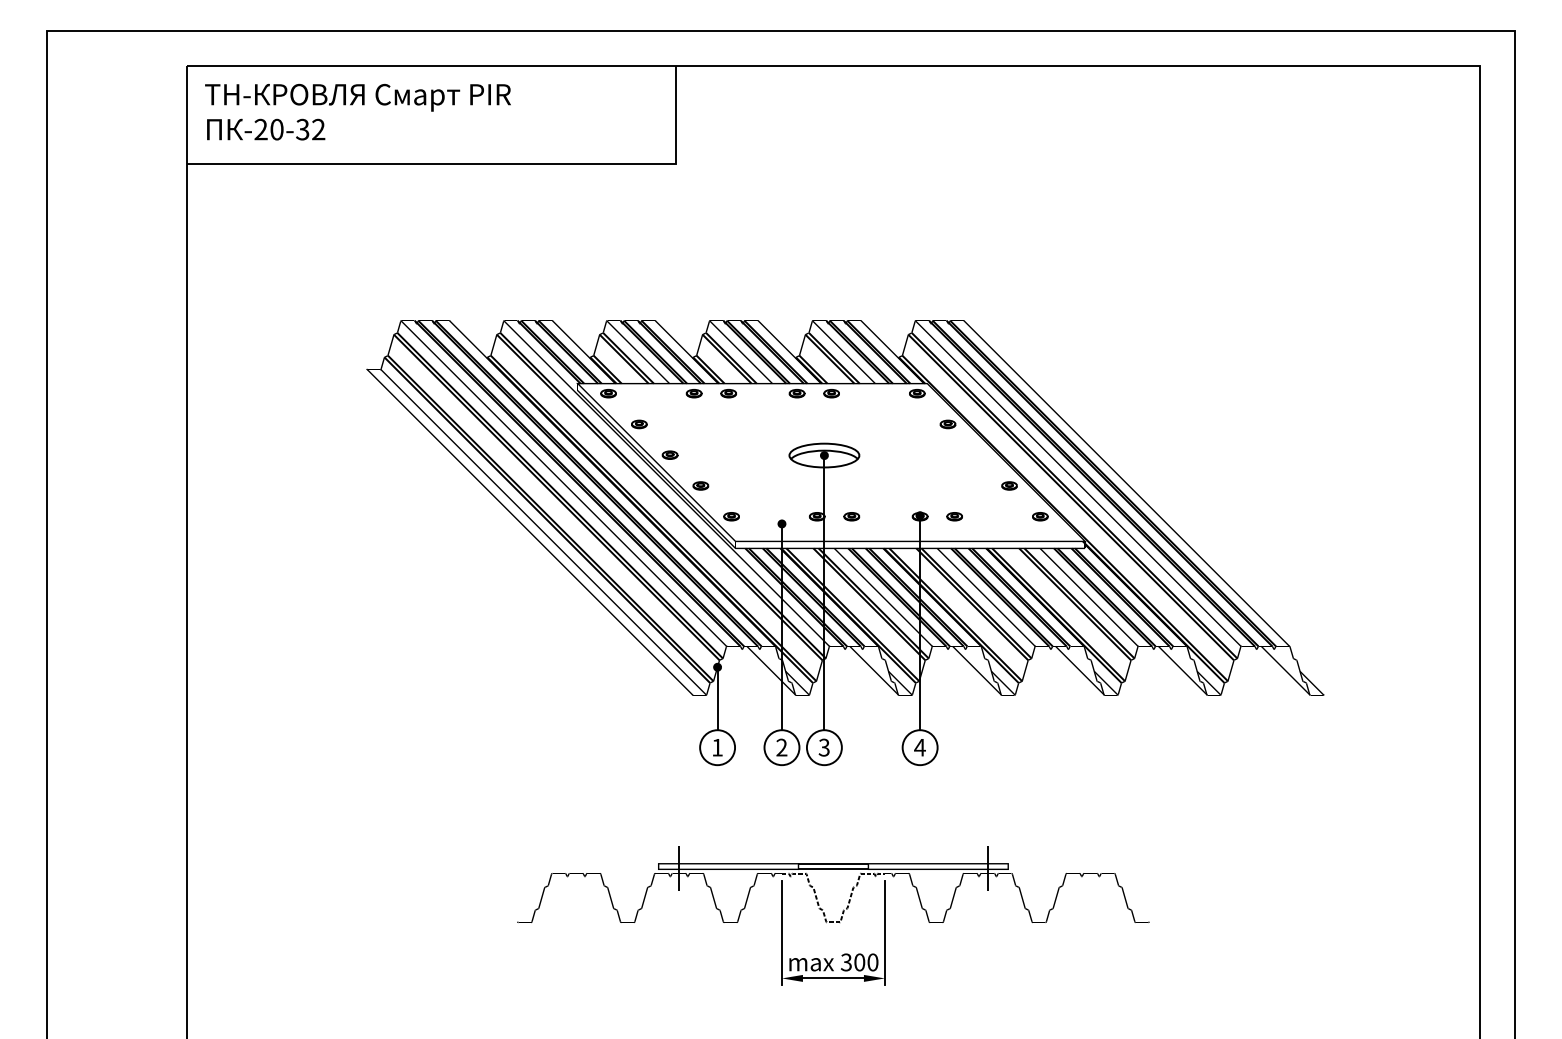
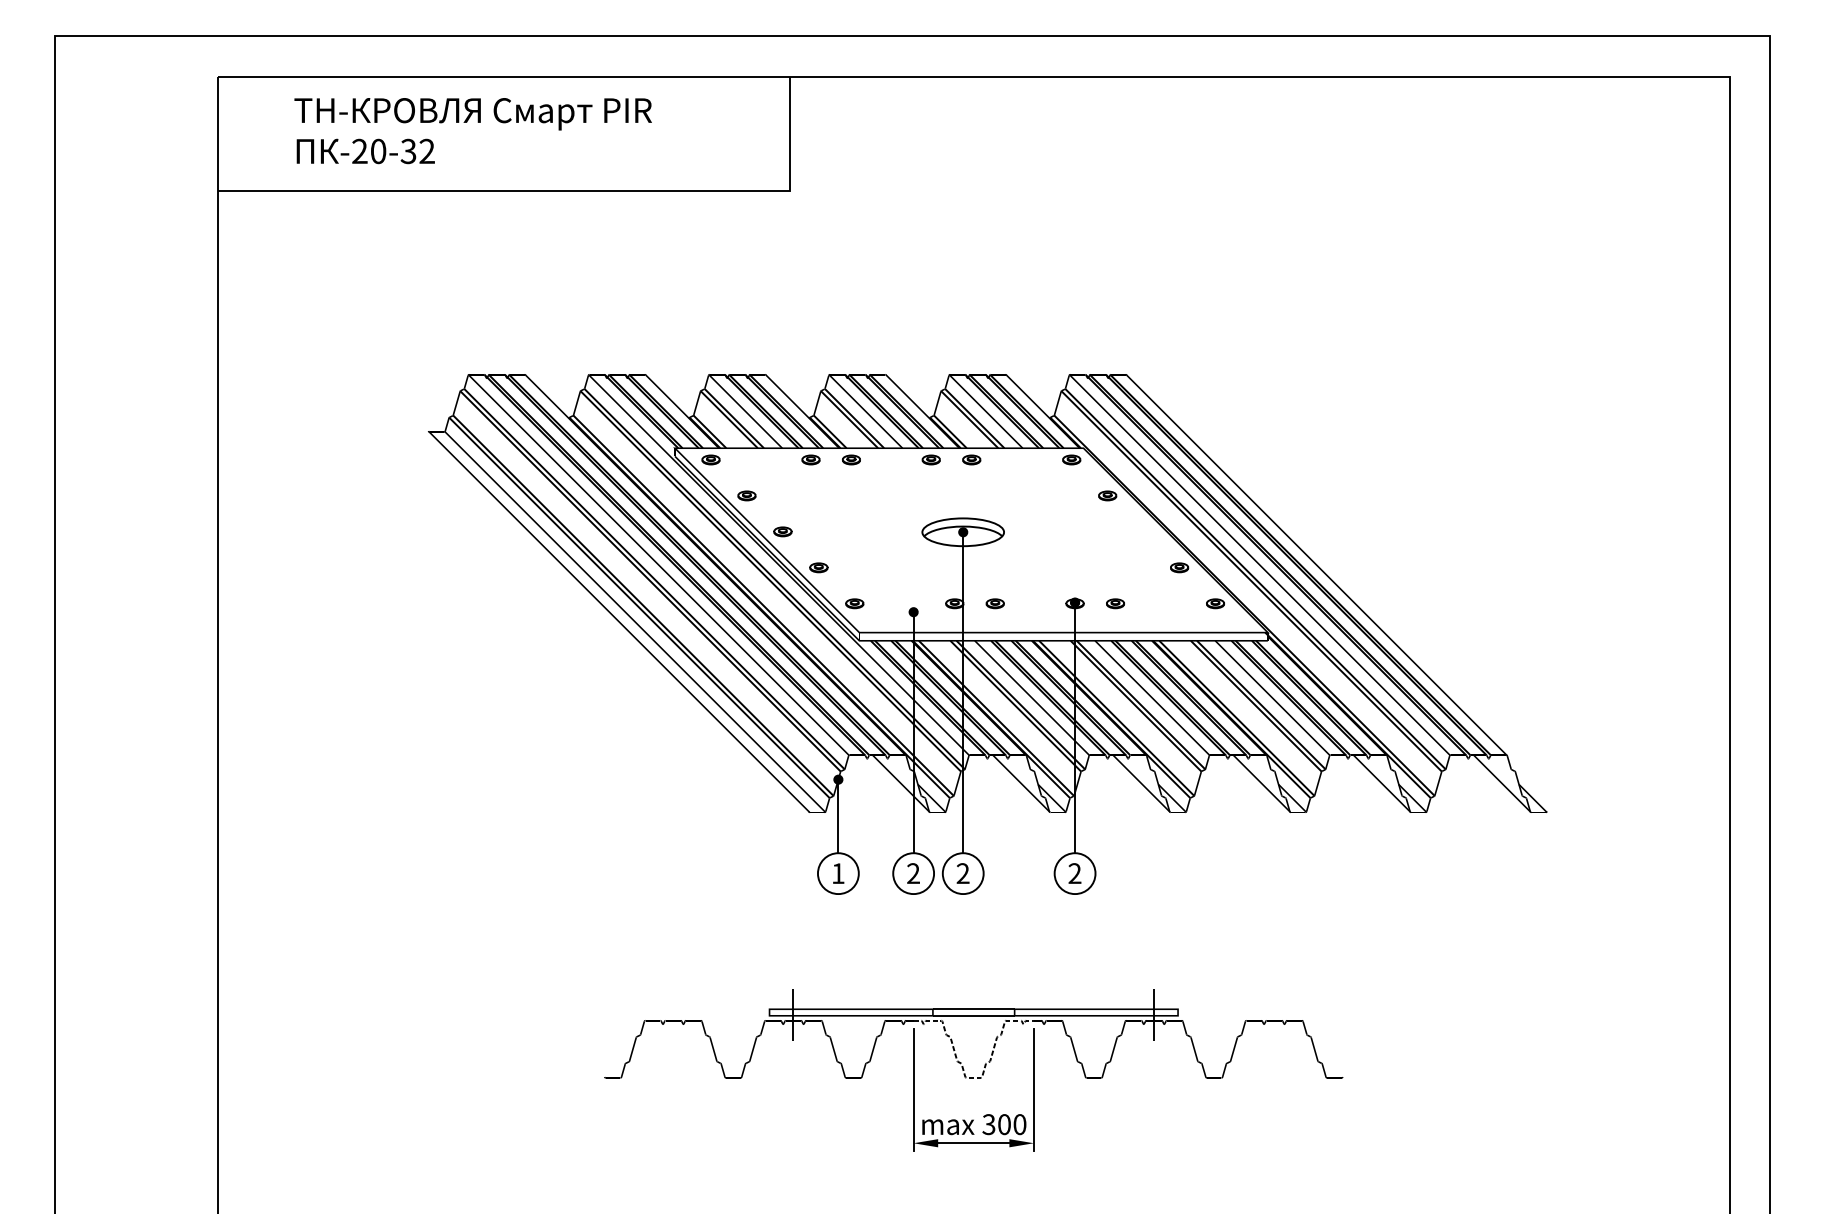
text: (357, 111) -> (472, 130), moved
text: (823, 747) -> (962, 873), 3 -> 2
text: (919, 747) -> (1074, 873), 4 -> 2

